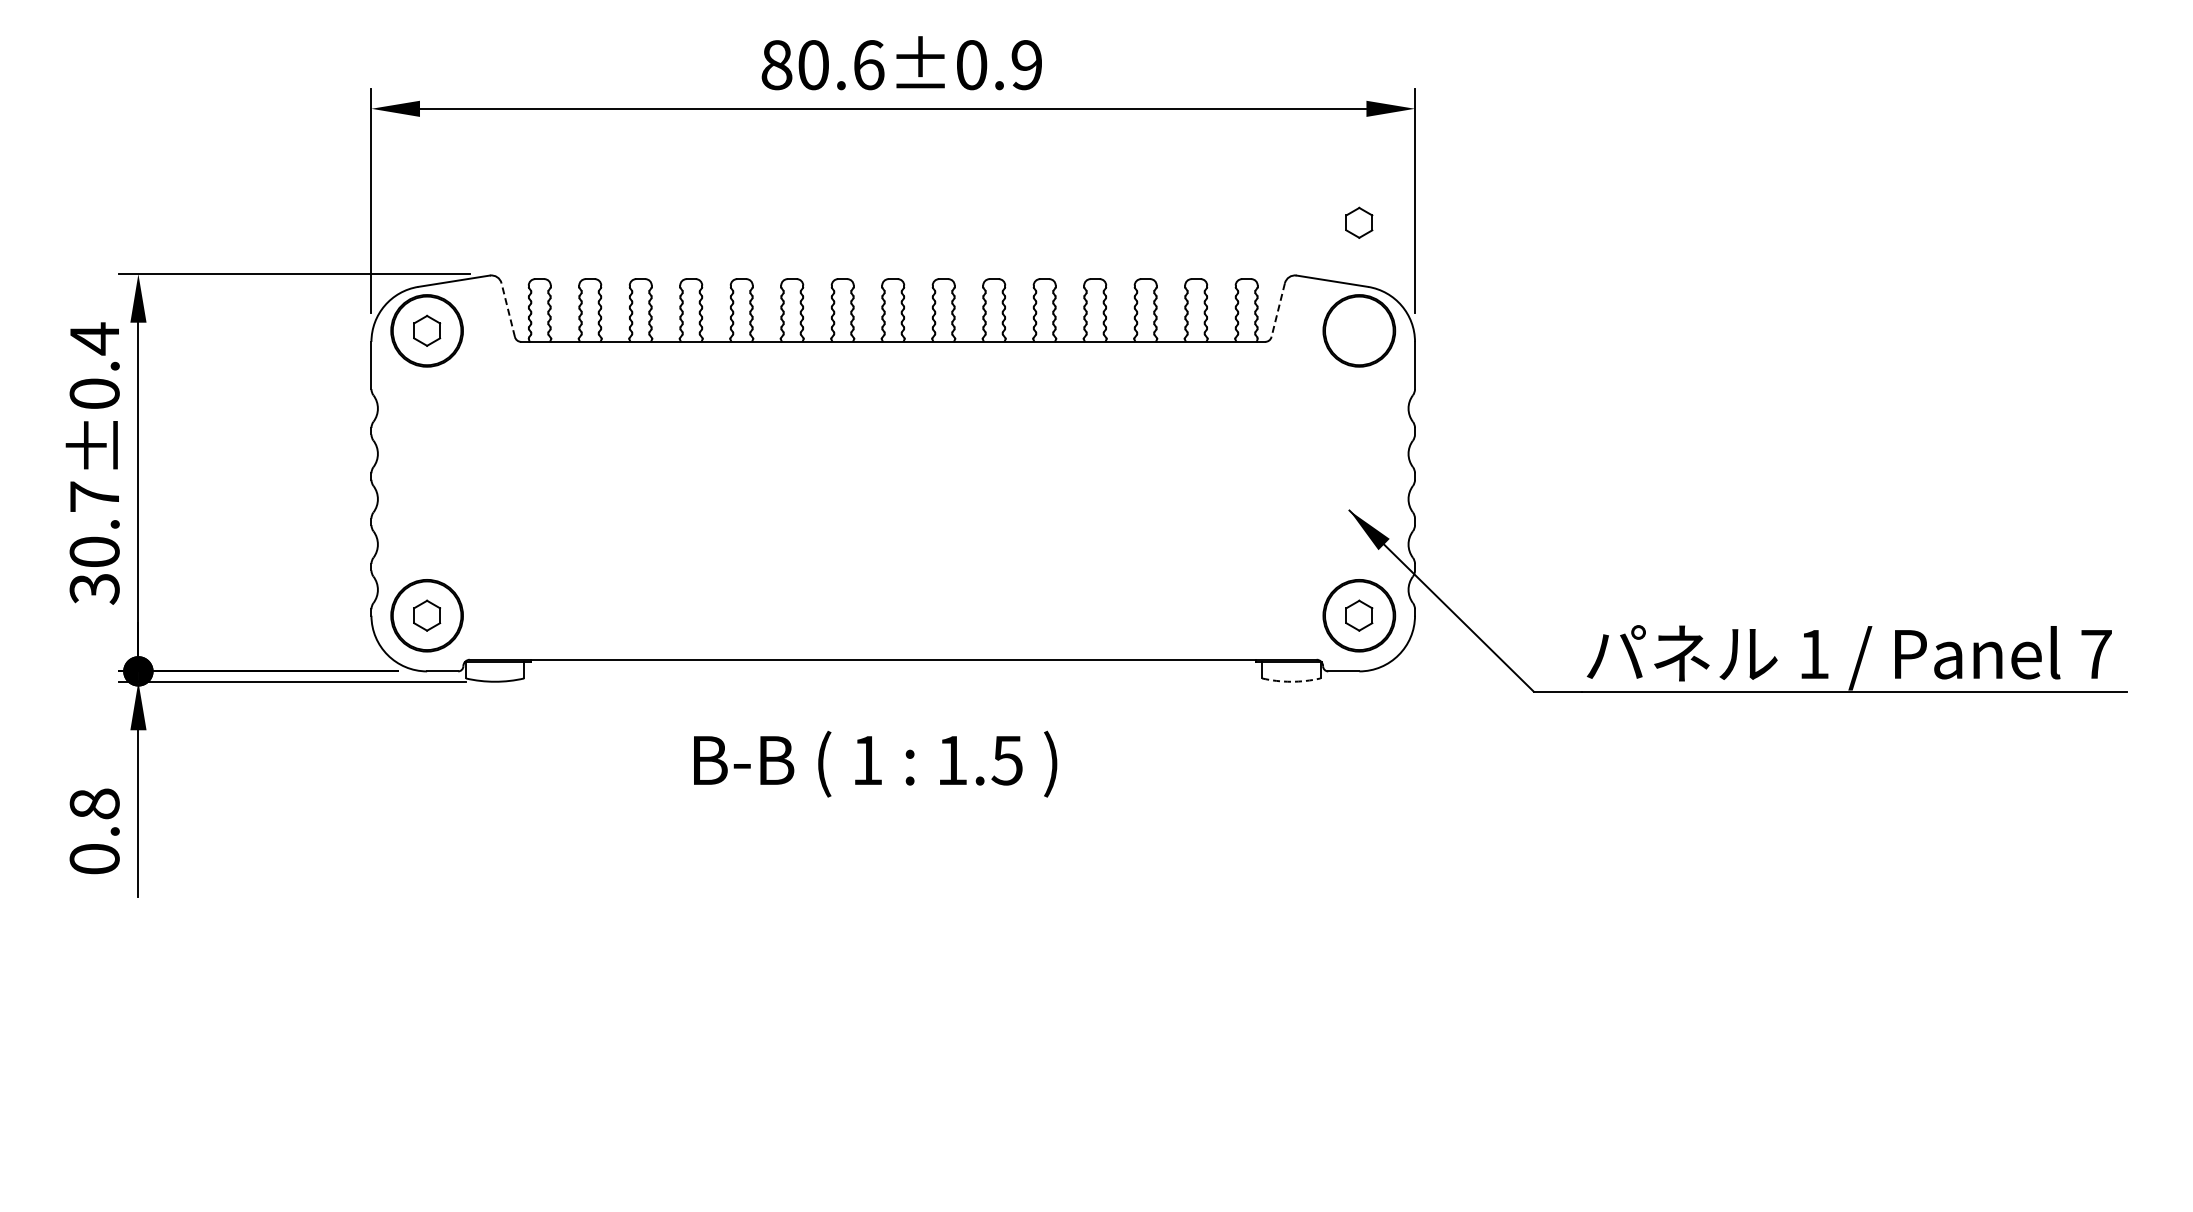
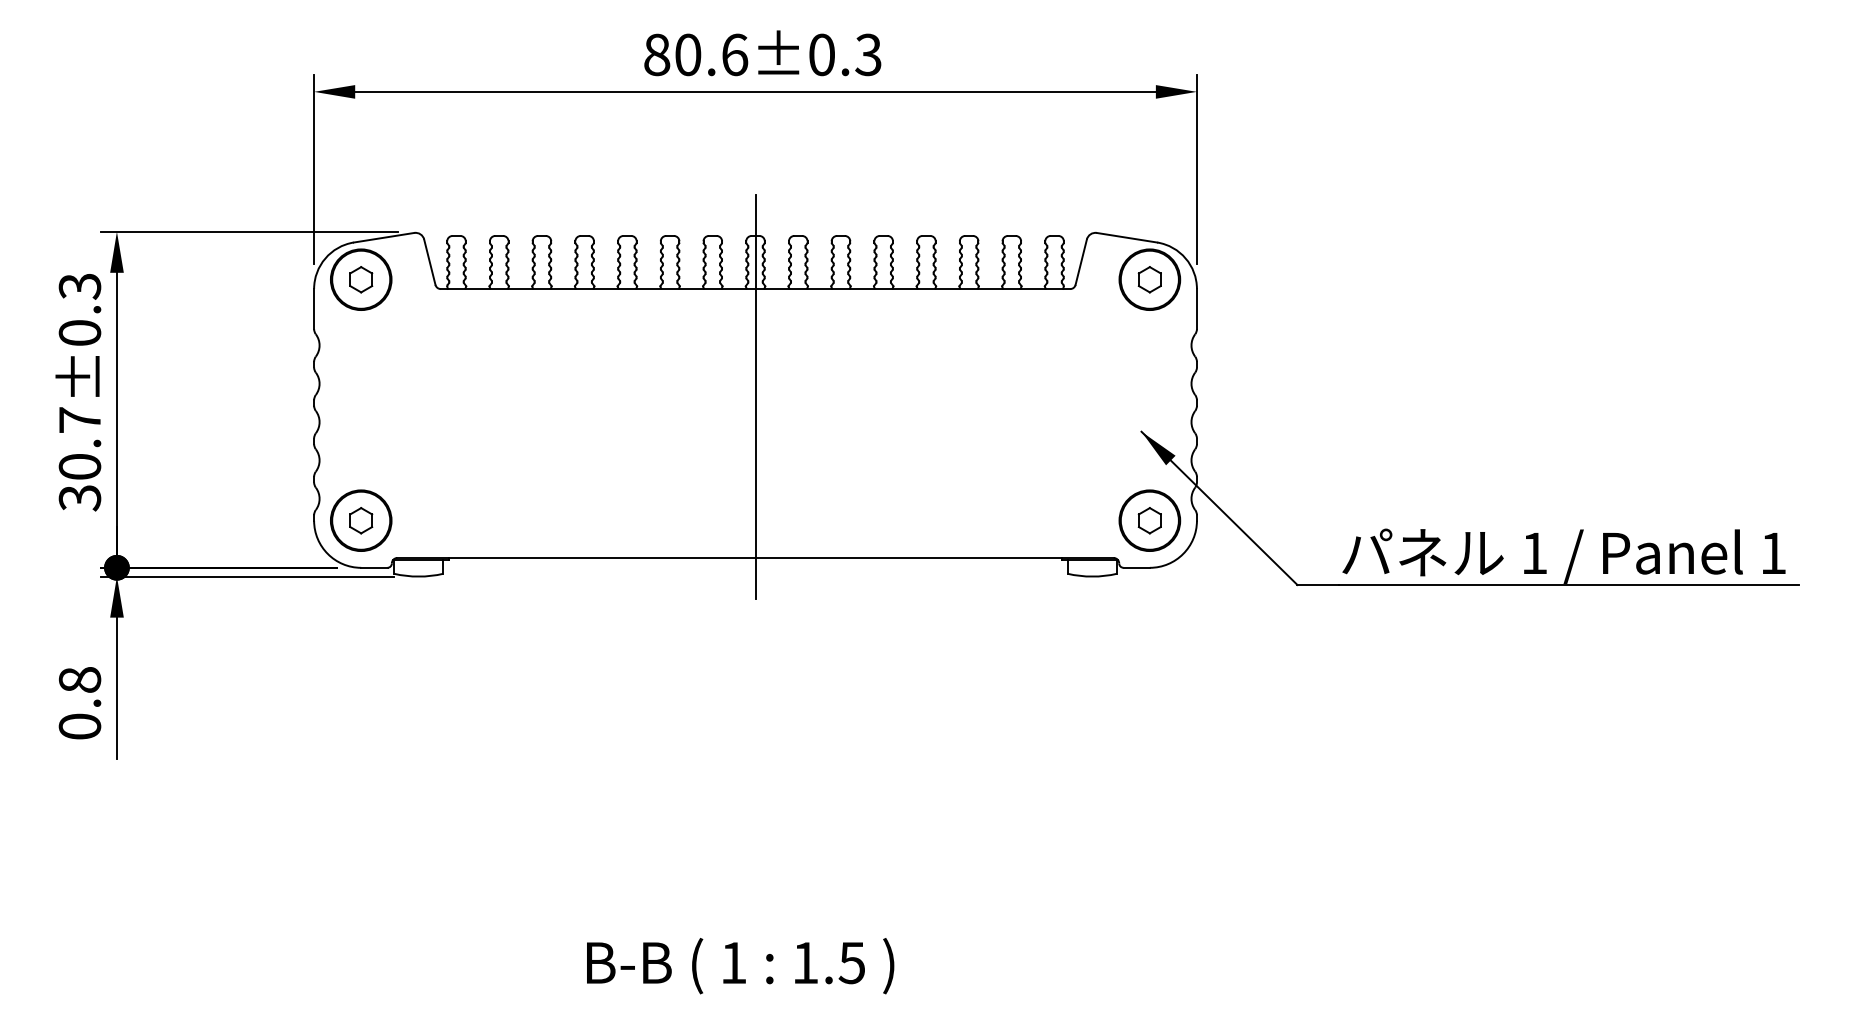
text: (1026, 65) -> (868, 55), 80.6±0.9 -> 80.6±0.3
part: (1359, 222) -> (1149, 279), moved
line: (508, 310) -> (430, 262), dashed -> solid
line: (1278, 310) -> (1081, 262), dashed -> solid
text: (94, 338) -> (79, 286), 30.7±0.4 -> 30.7±0.3
line: (893, 469) -> (755, 397), added
text: (2096, 654) -> (1773, 553), 7 -> 1
arc: (1291, 681) -> (1092, 576), dashed -> solid
text: (875, 763) -> (740, 965), moved

